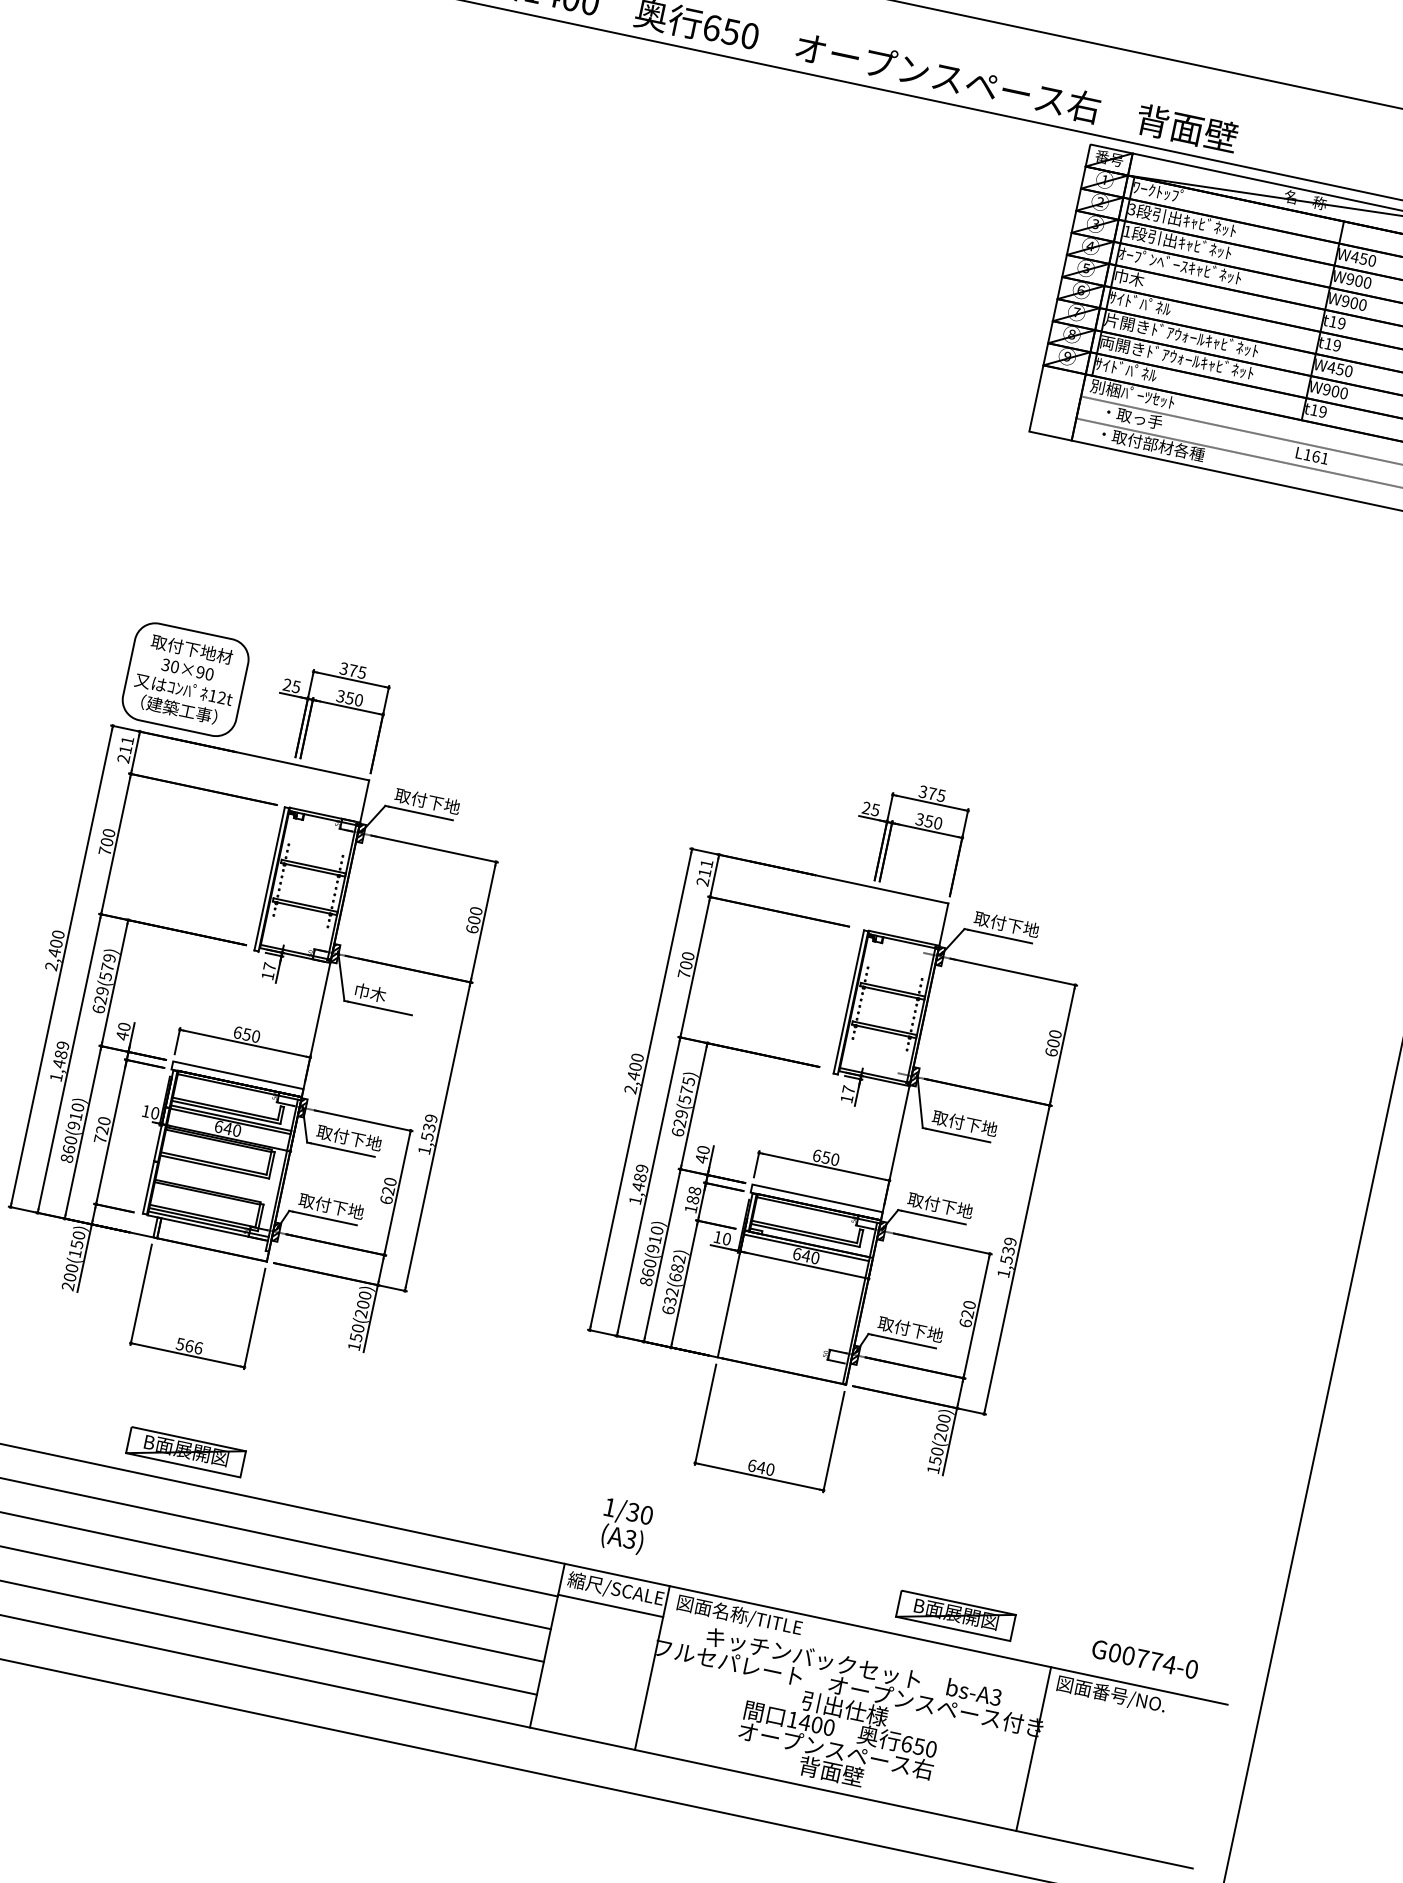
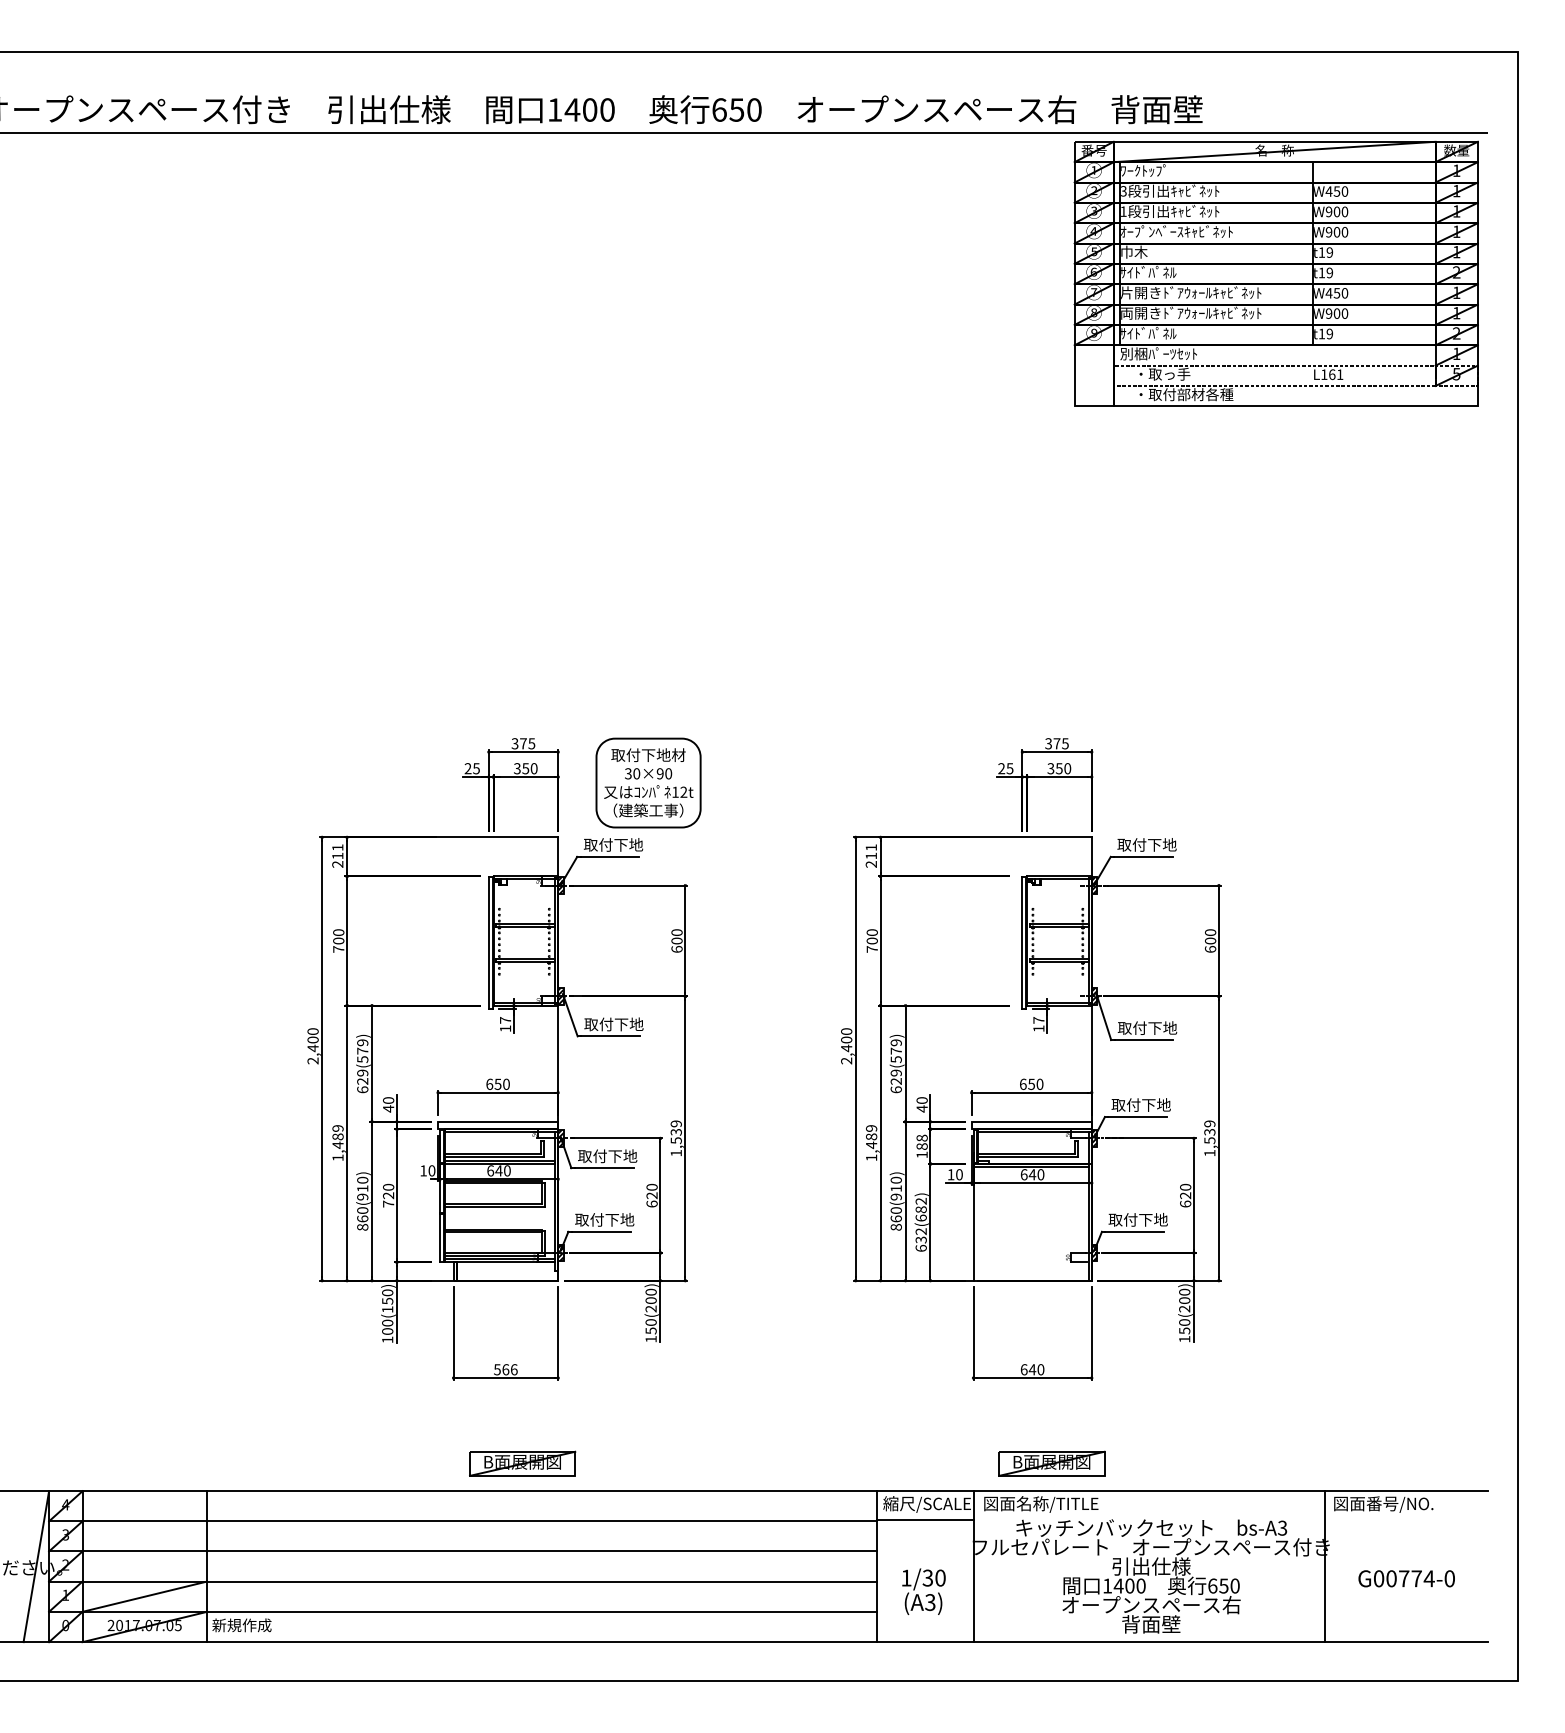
part: (185, 679) -> (648, 782), moved
text: (386, 996) -> (613, 1024), 巾木 -> 取付下地
text: (688, 1080) -> (895, 1042), 629(575) -> 629(579)
text: (68, 1286) -> (387, 1339), 200(150) -> 100(150)
text: (625, 1525) -> (923, 1591), moved
part: (955, 1615) -> (1051, 1463), moved
text: (1144, 1659) -> (1406, 1578), moved

